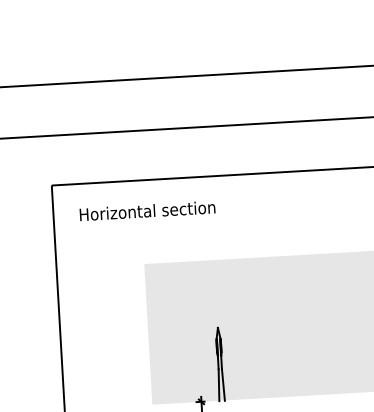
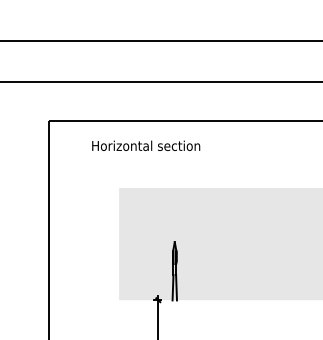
text: (147, 210) -> (146, 145), moved

